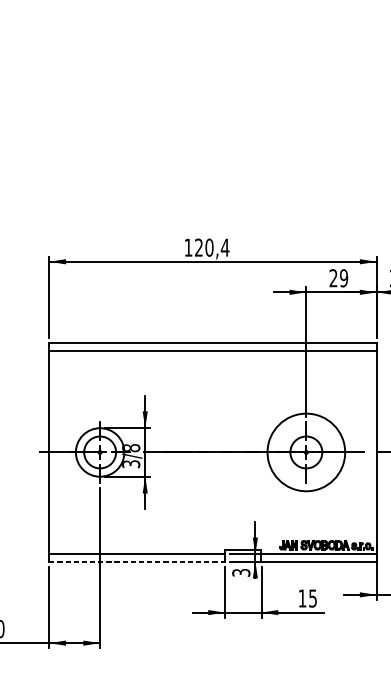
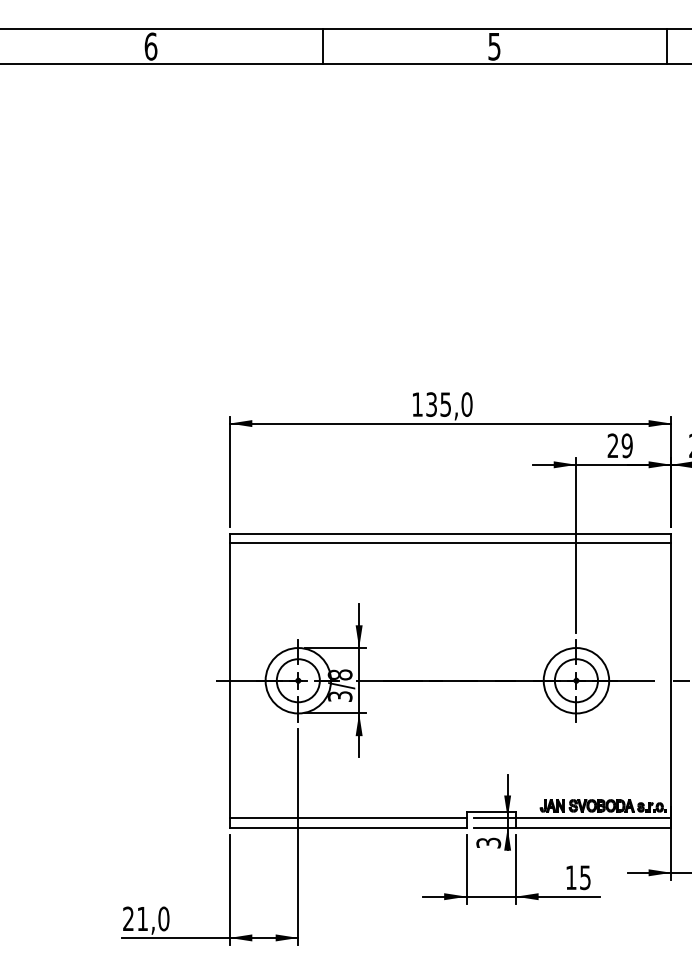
text: (212, 247) -> (449, 404), 120,4 -> 135,0
circle: (306, 452) -> (576, 680), size x0.62
line: (137, 561) -> (348, 827), dashed -> solid

